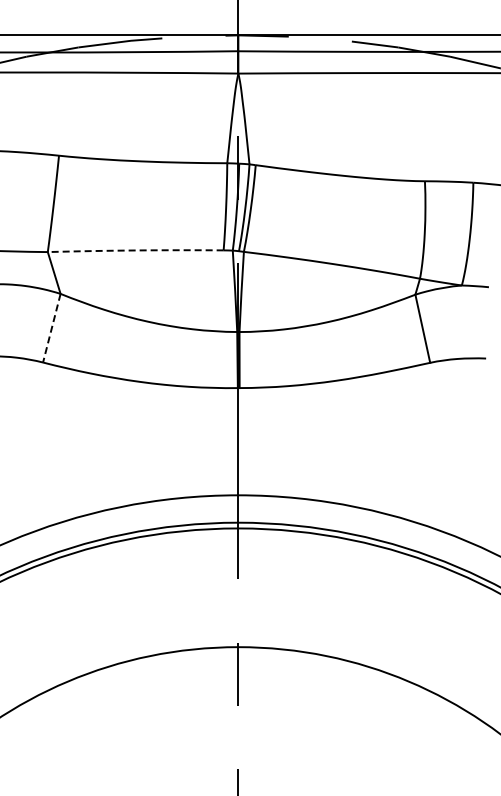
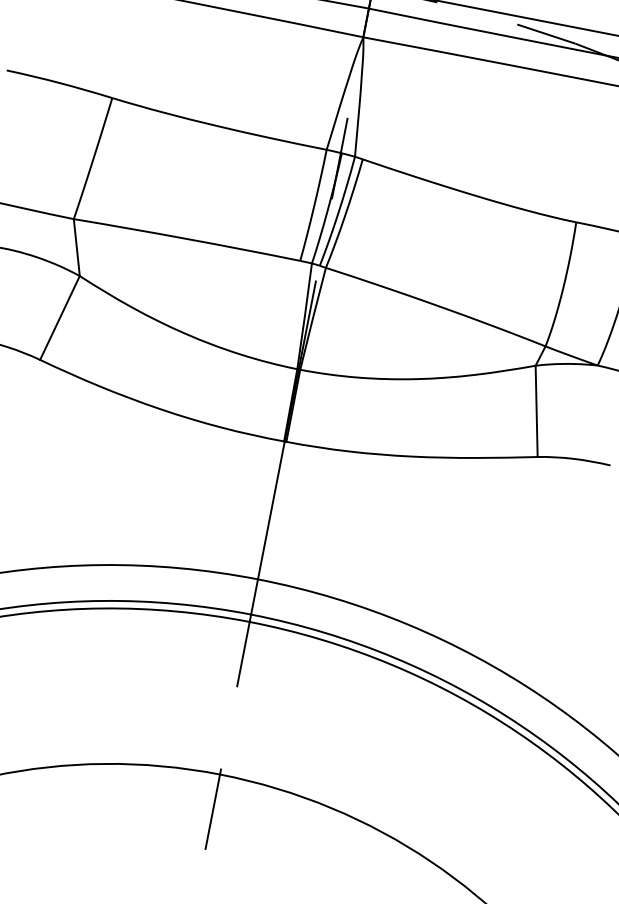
arc: (135, 250) -> (186, 238), dashed -> solid
line: (51, 328) -> (59, 318), dashed -> solid

